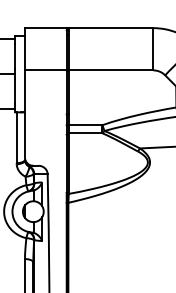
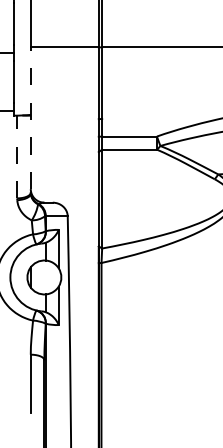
line: (25, 113) -> (31, 117), solid -> dashed
line: (16, 137) -> (16, 156), solid -> dashed

